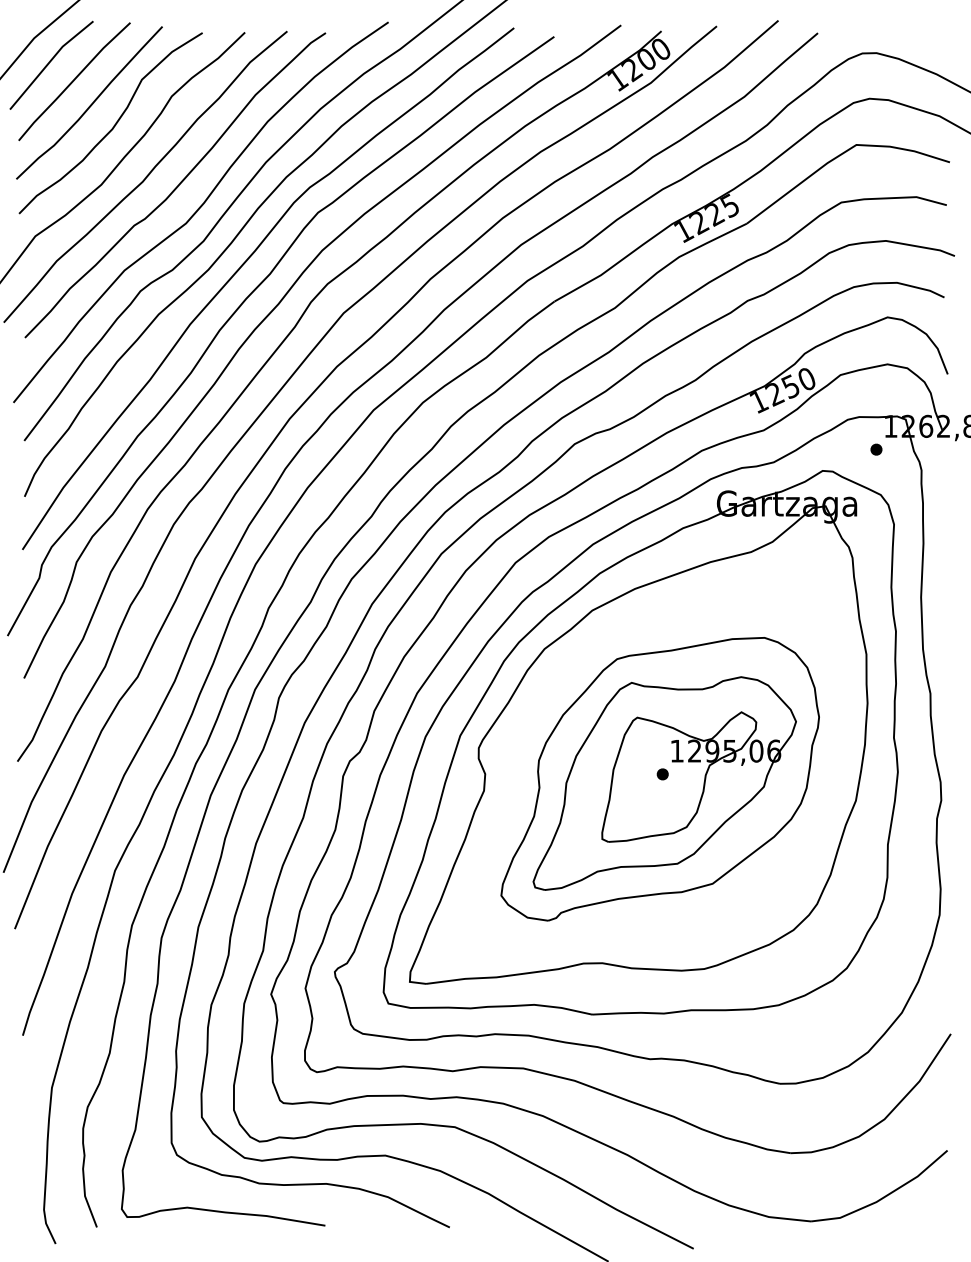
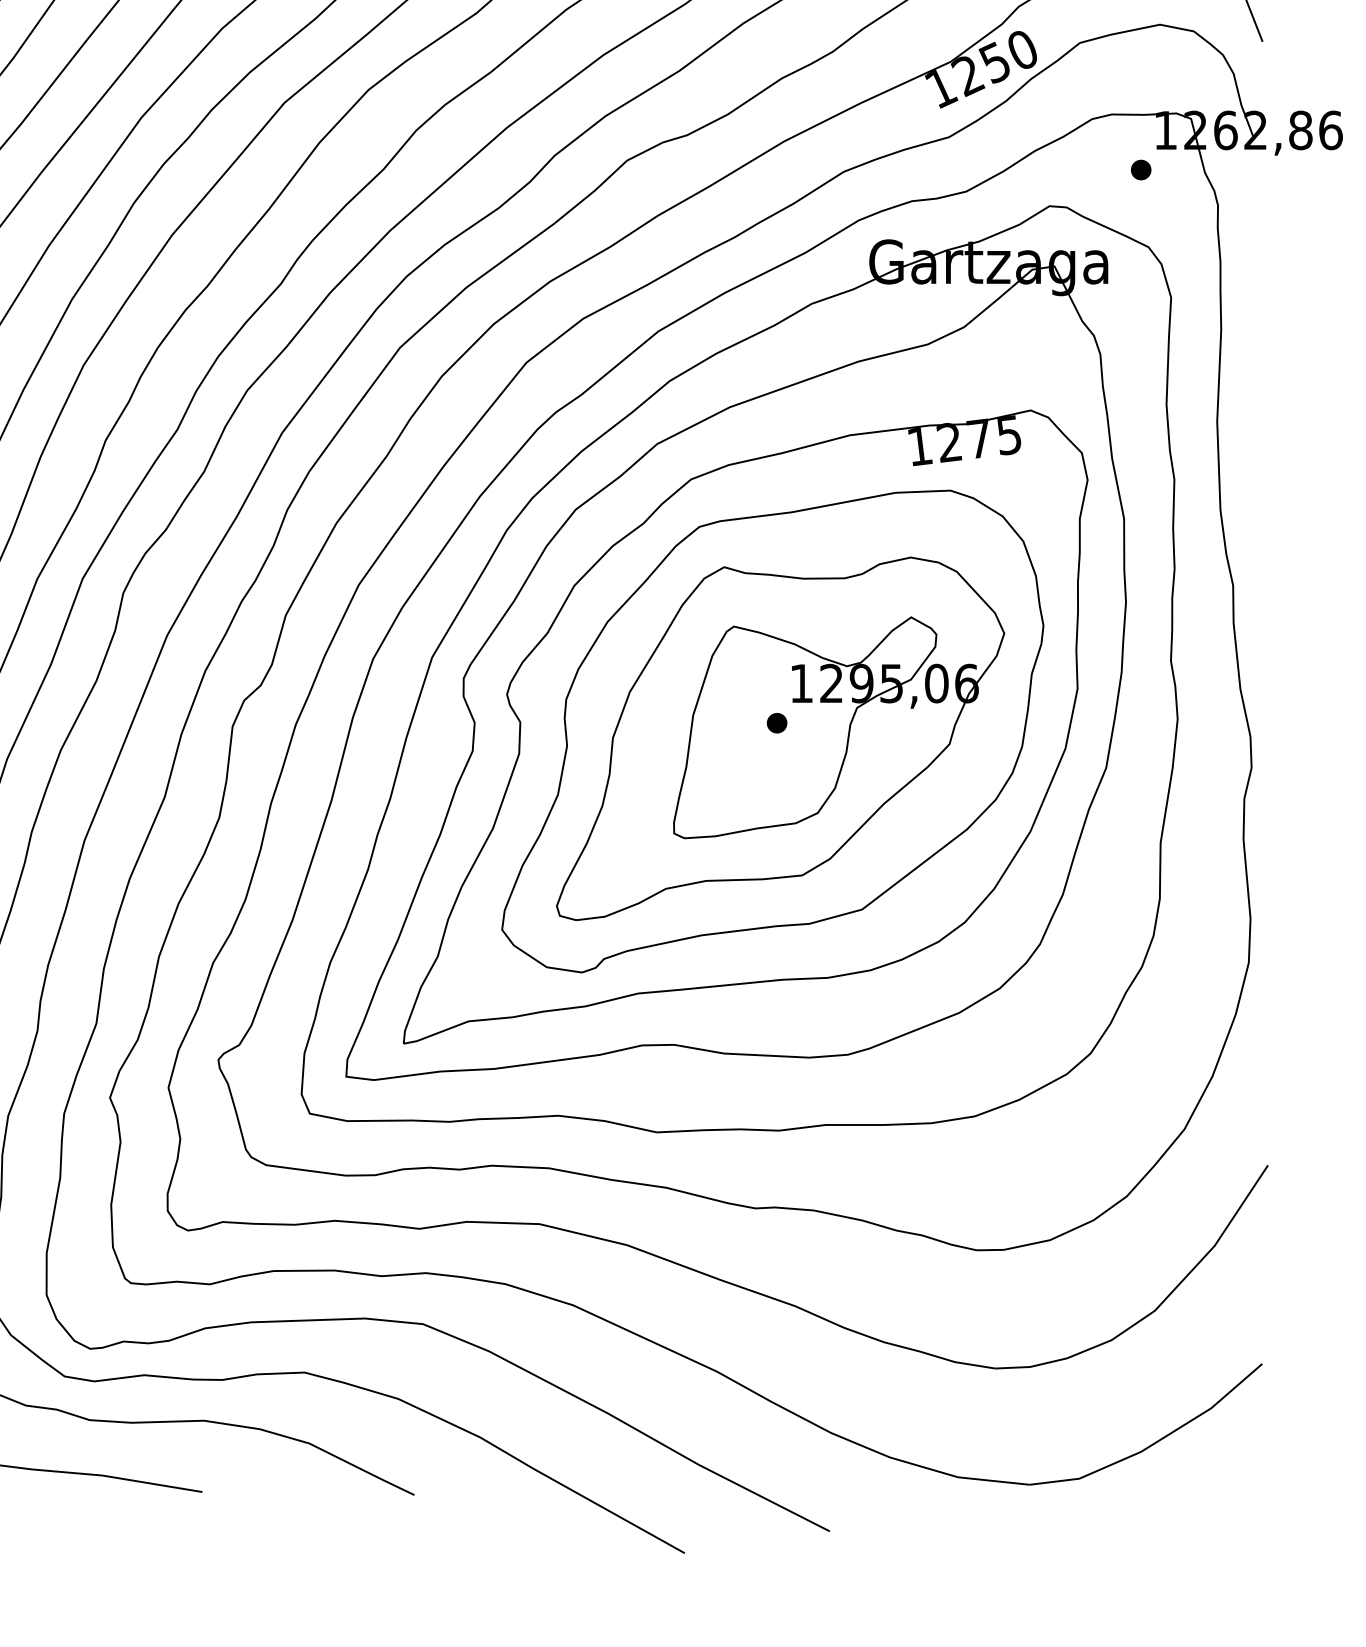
part: (643, 776) -> (744, 726), added

